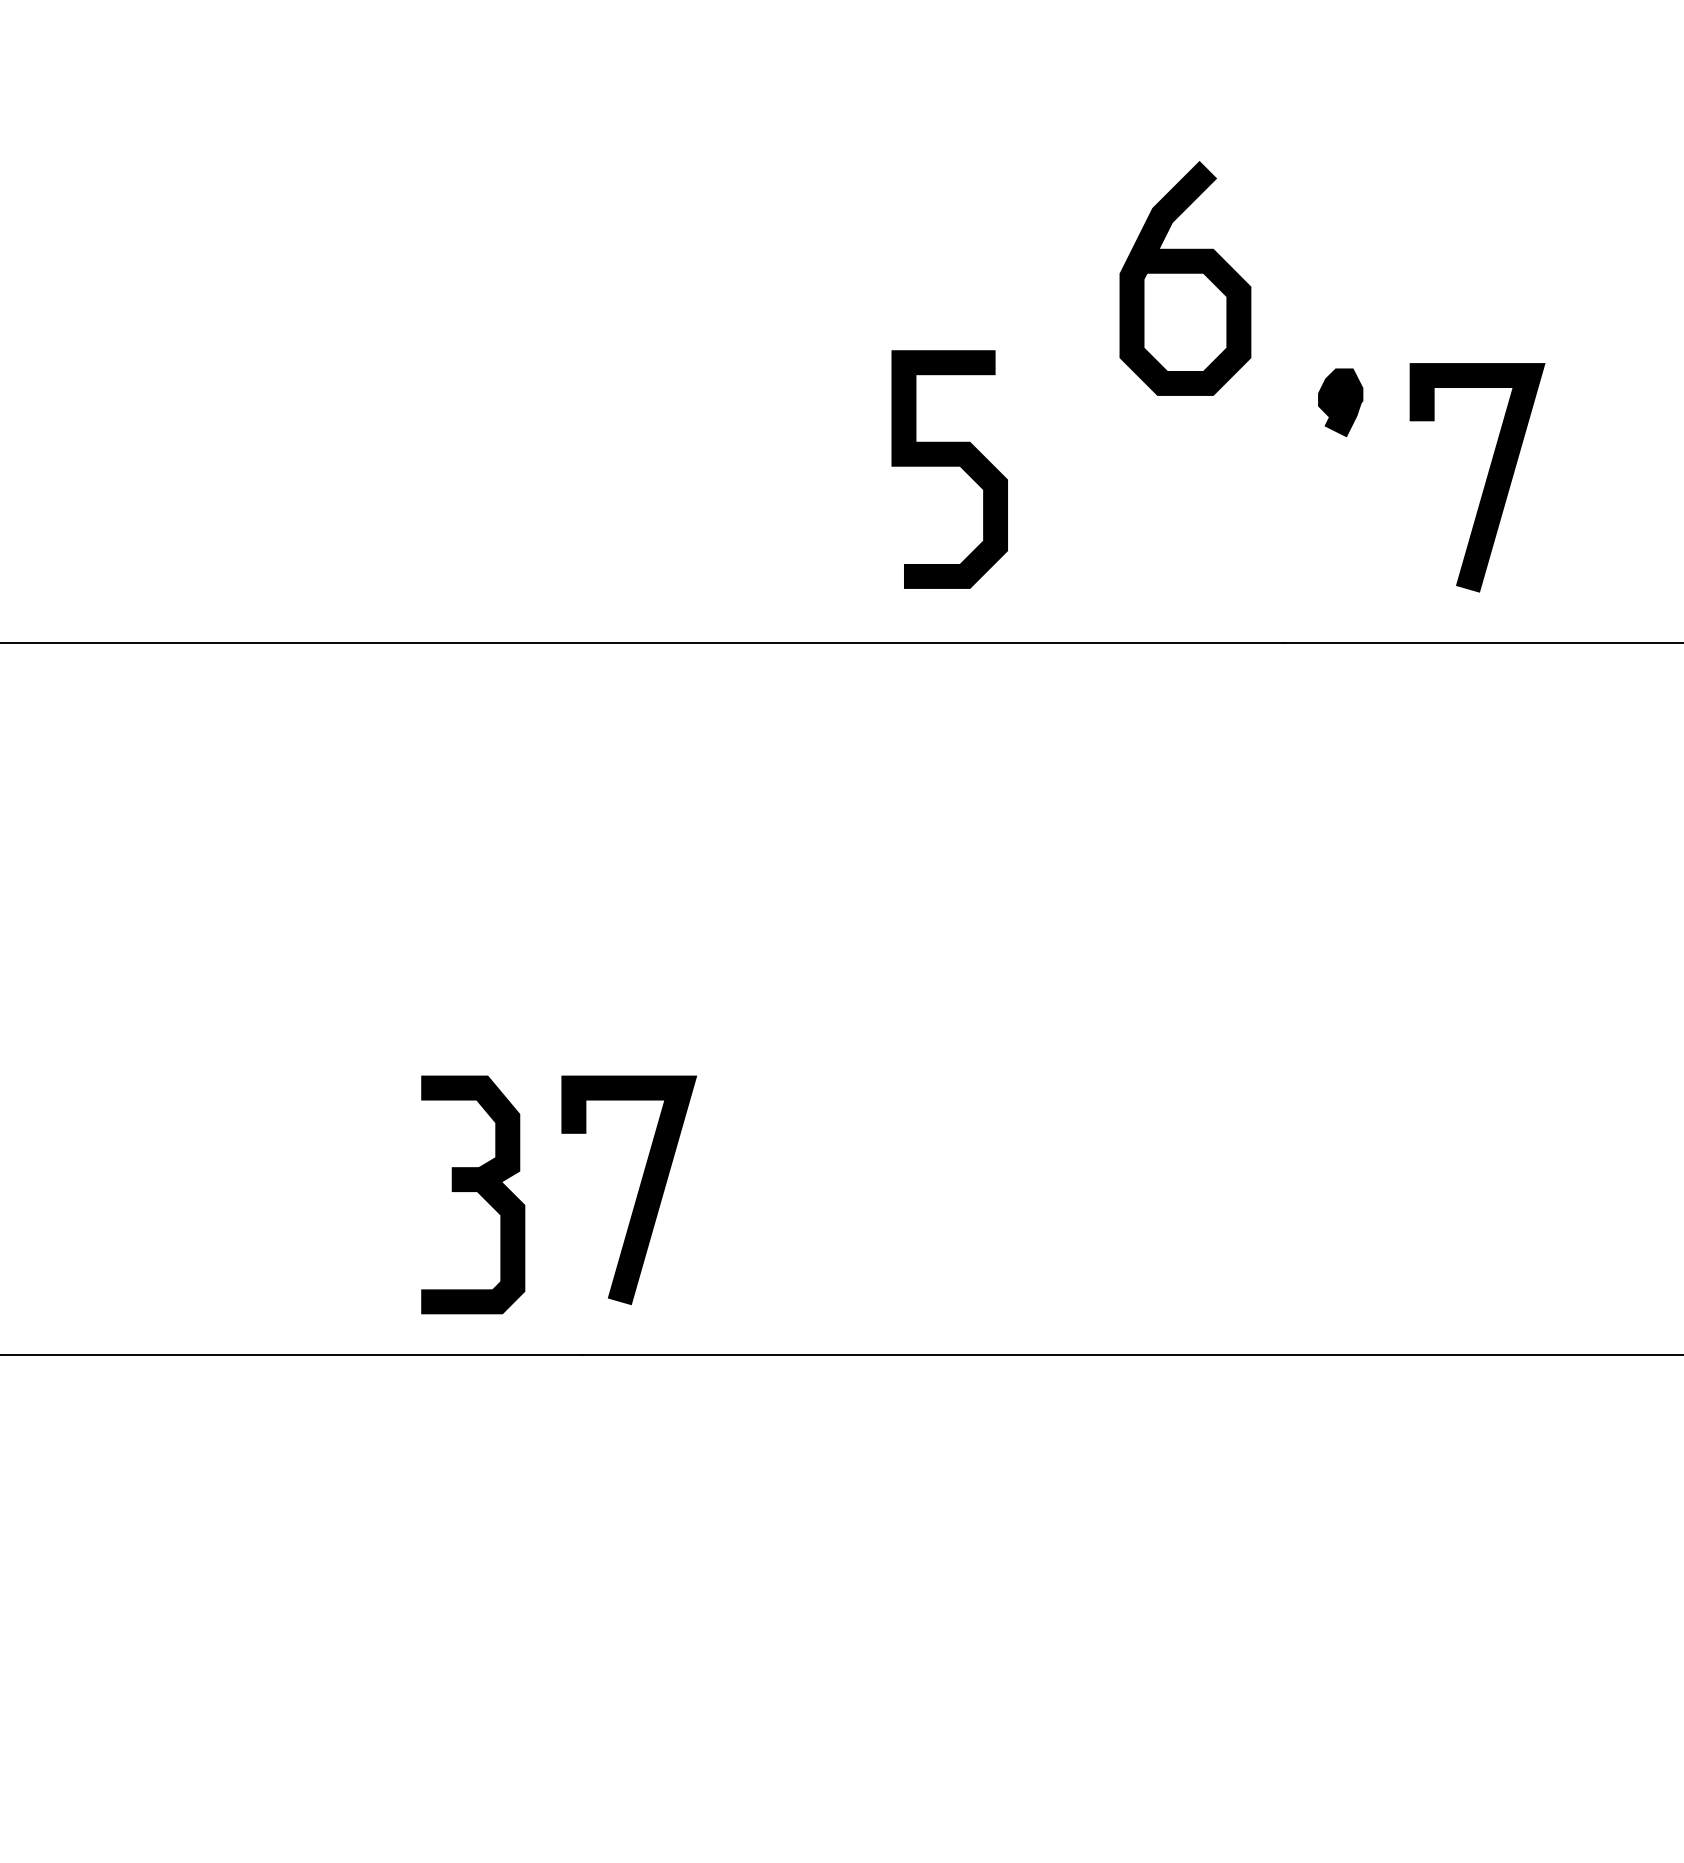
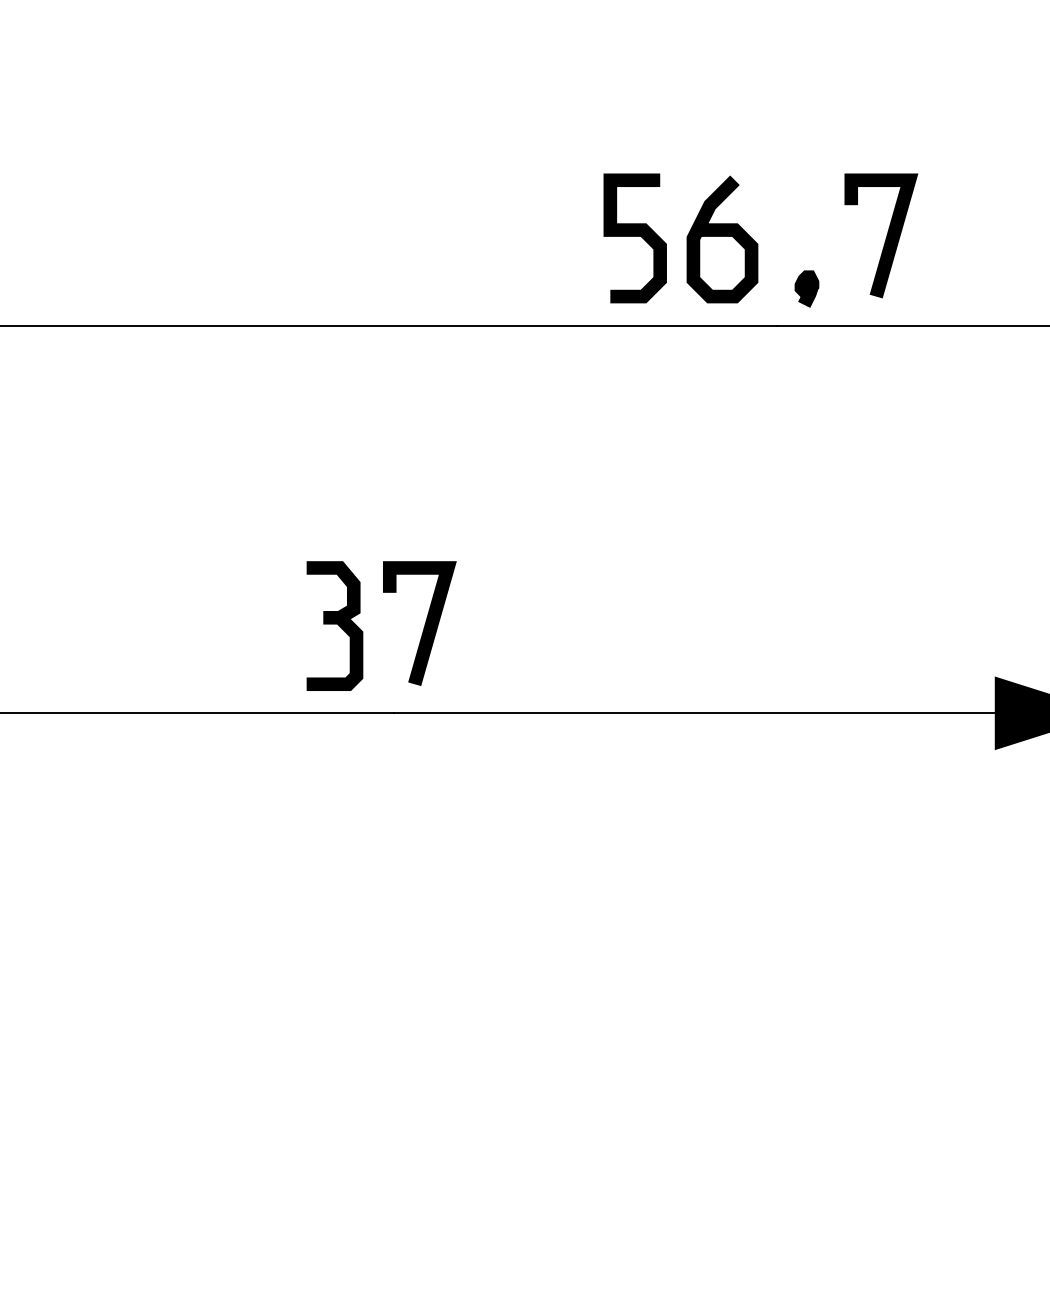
curve: (1185, 273) -> (722, 236), moved
part: (1339, 401) -> (806, 288), moved
curve: (948, 466) -> (634, 236), moved

